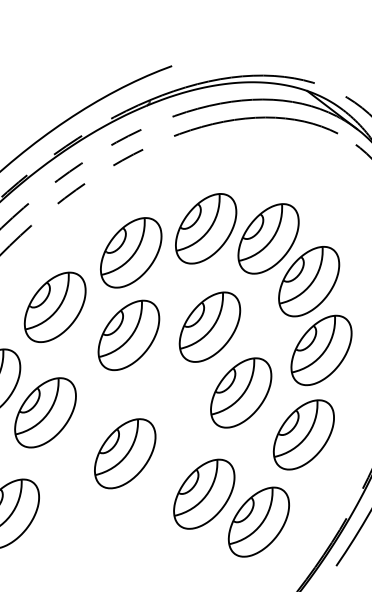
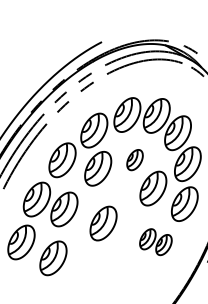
part: (208, 325) -> (134, 159), size x0.6
part: (231, 506) -> (155, 241), size x0.6

